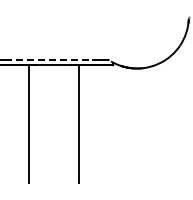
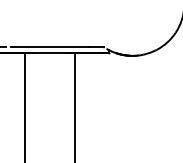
line: (54, 60) -> (49, 47), dashed -> solid

